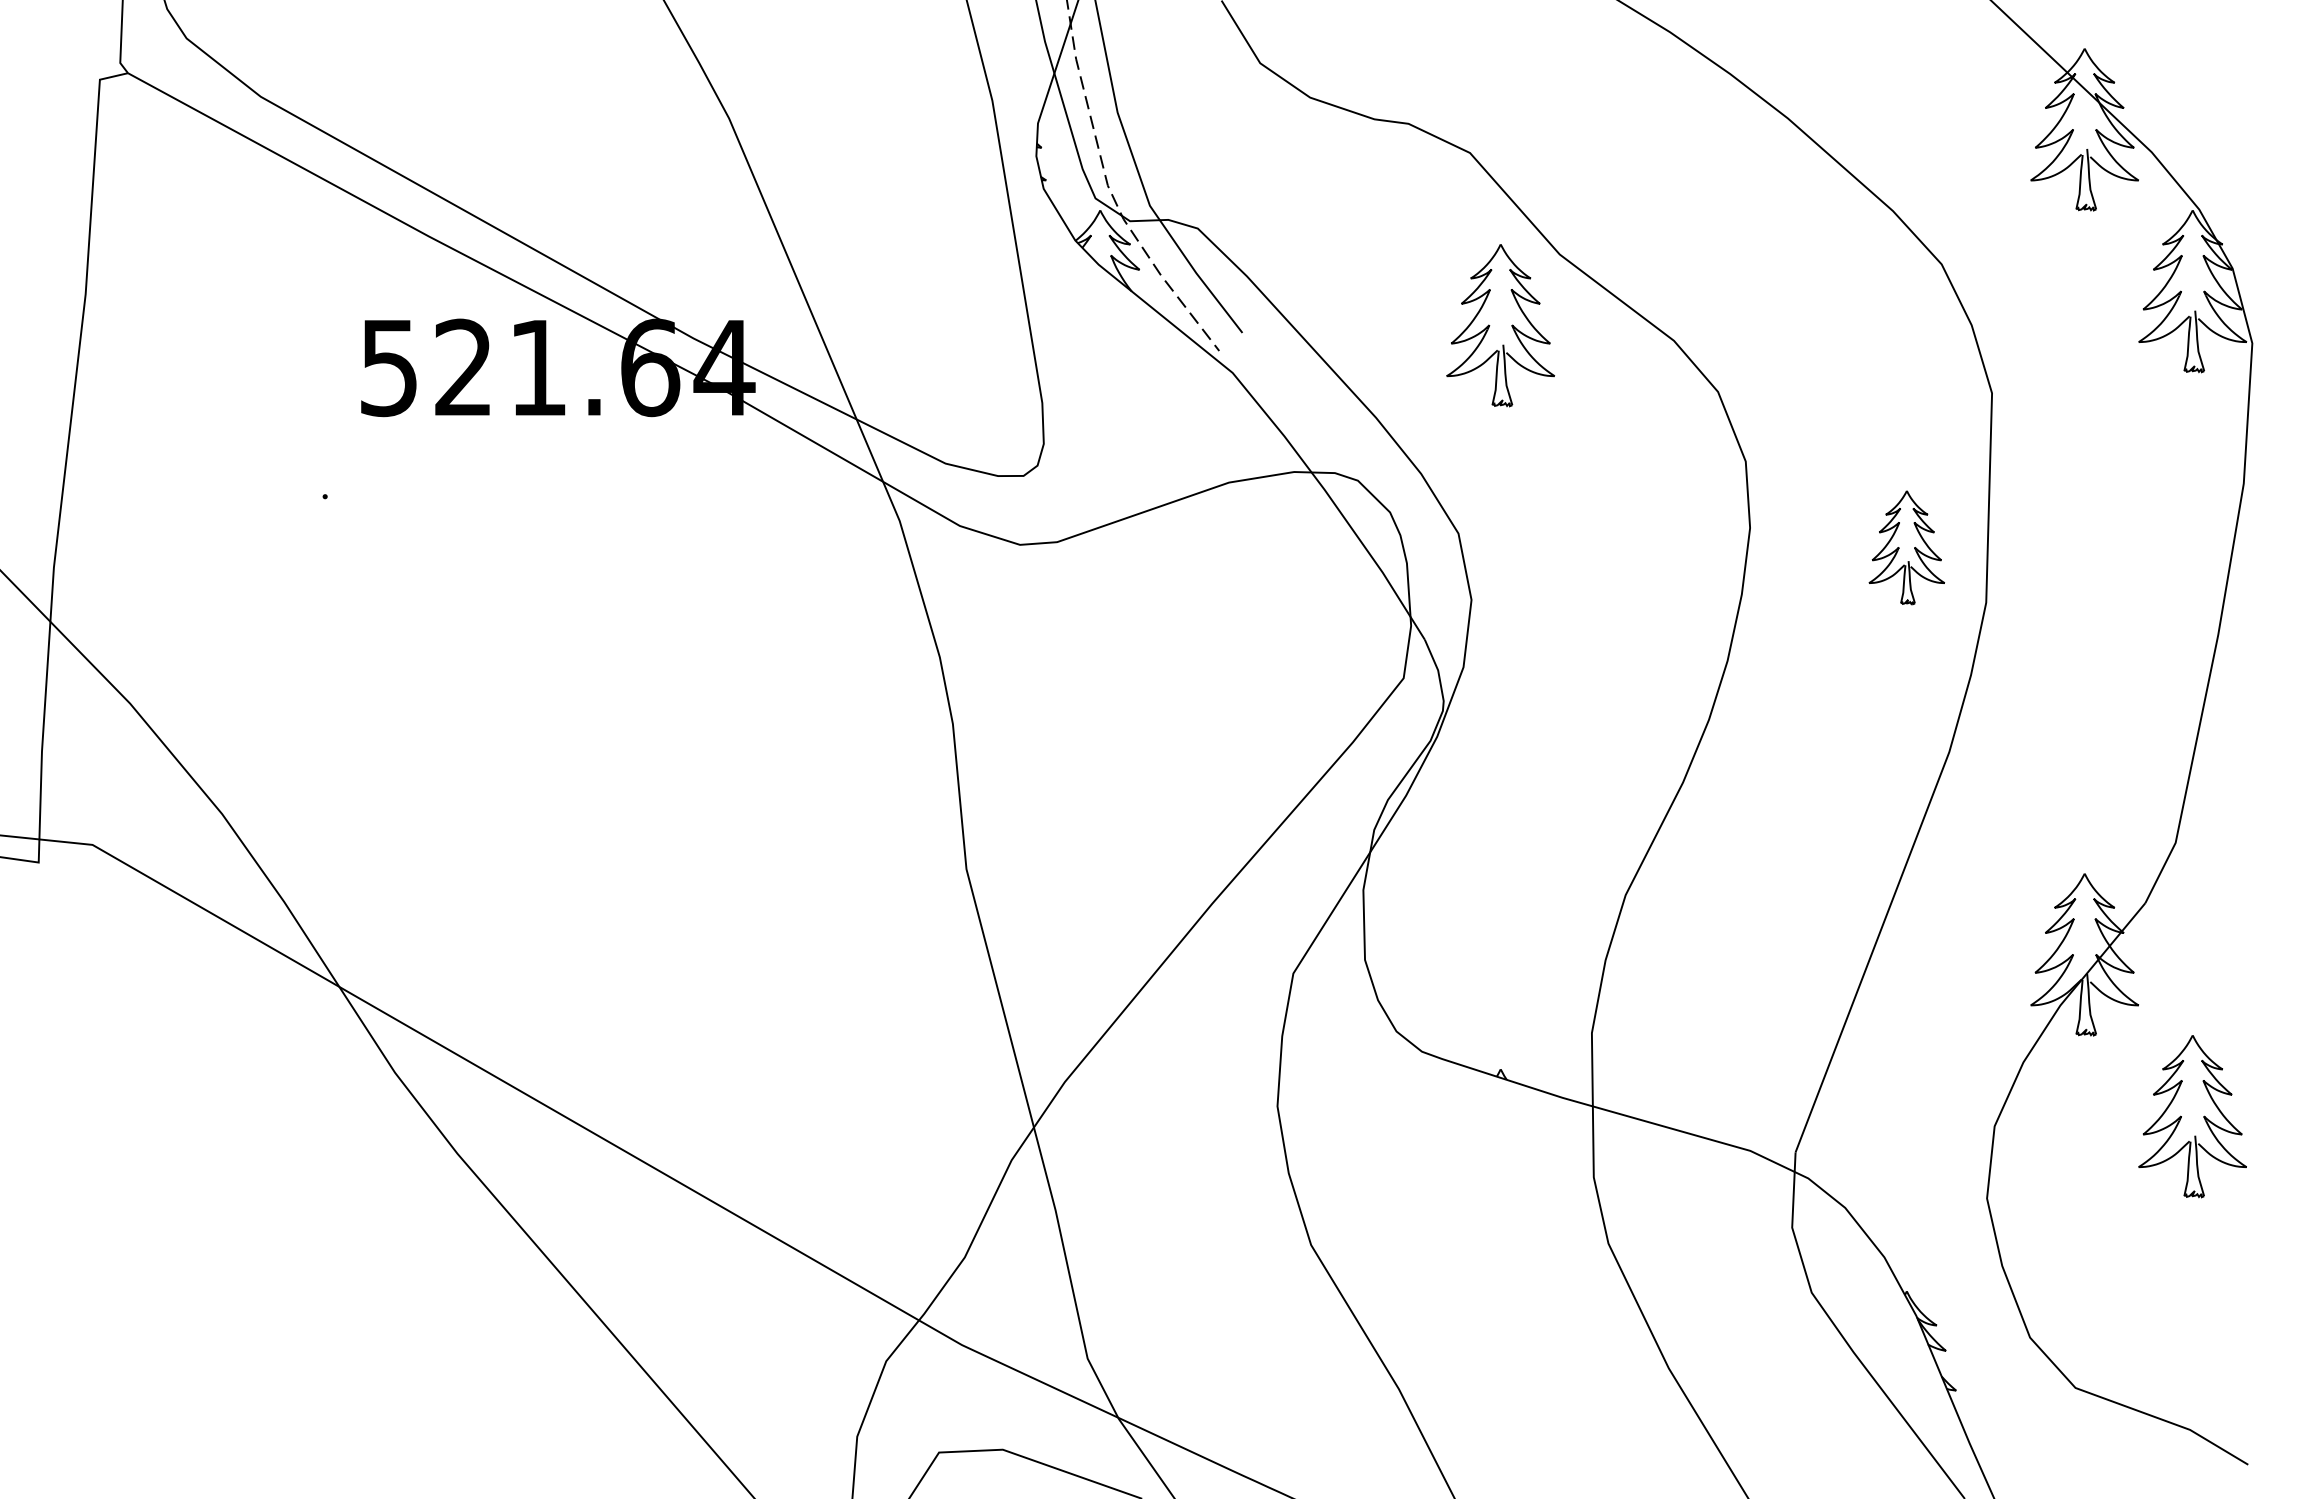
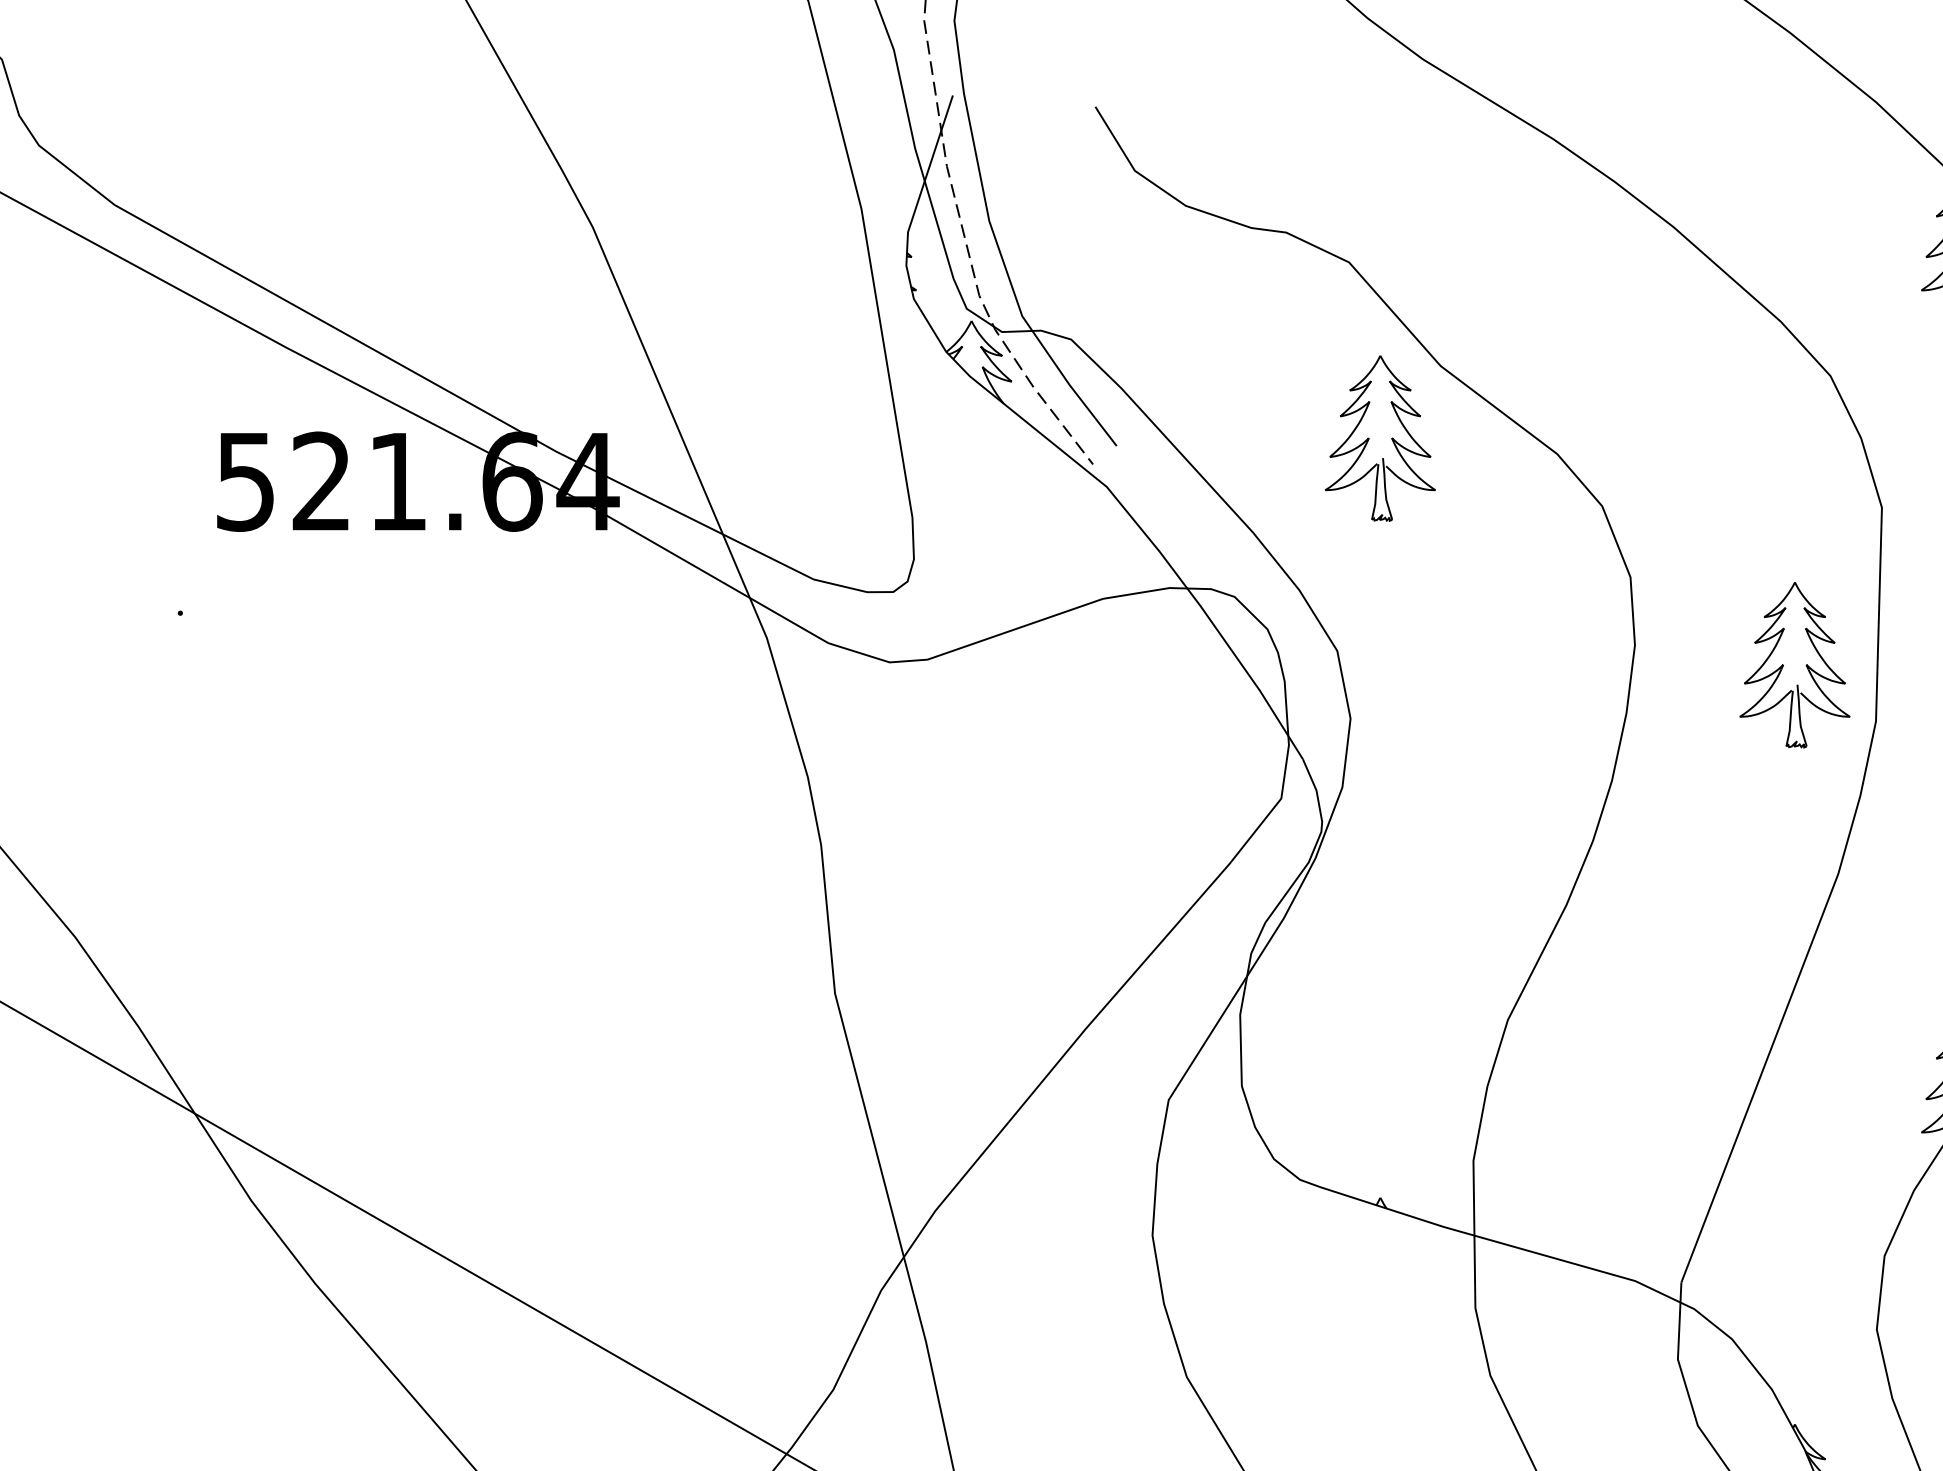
part: (1906, 547) -> (1794, 665), size x1.43

